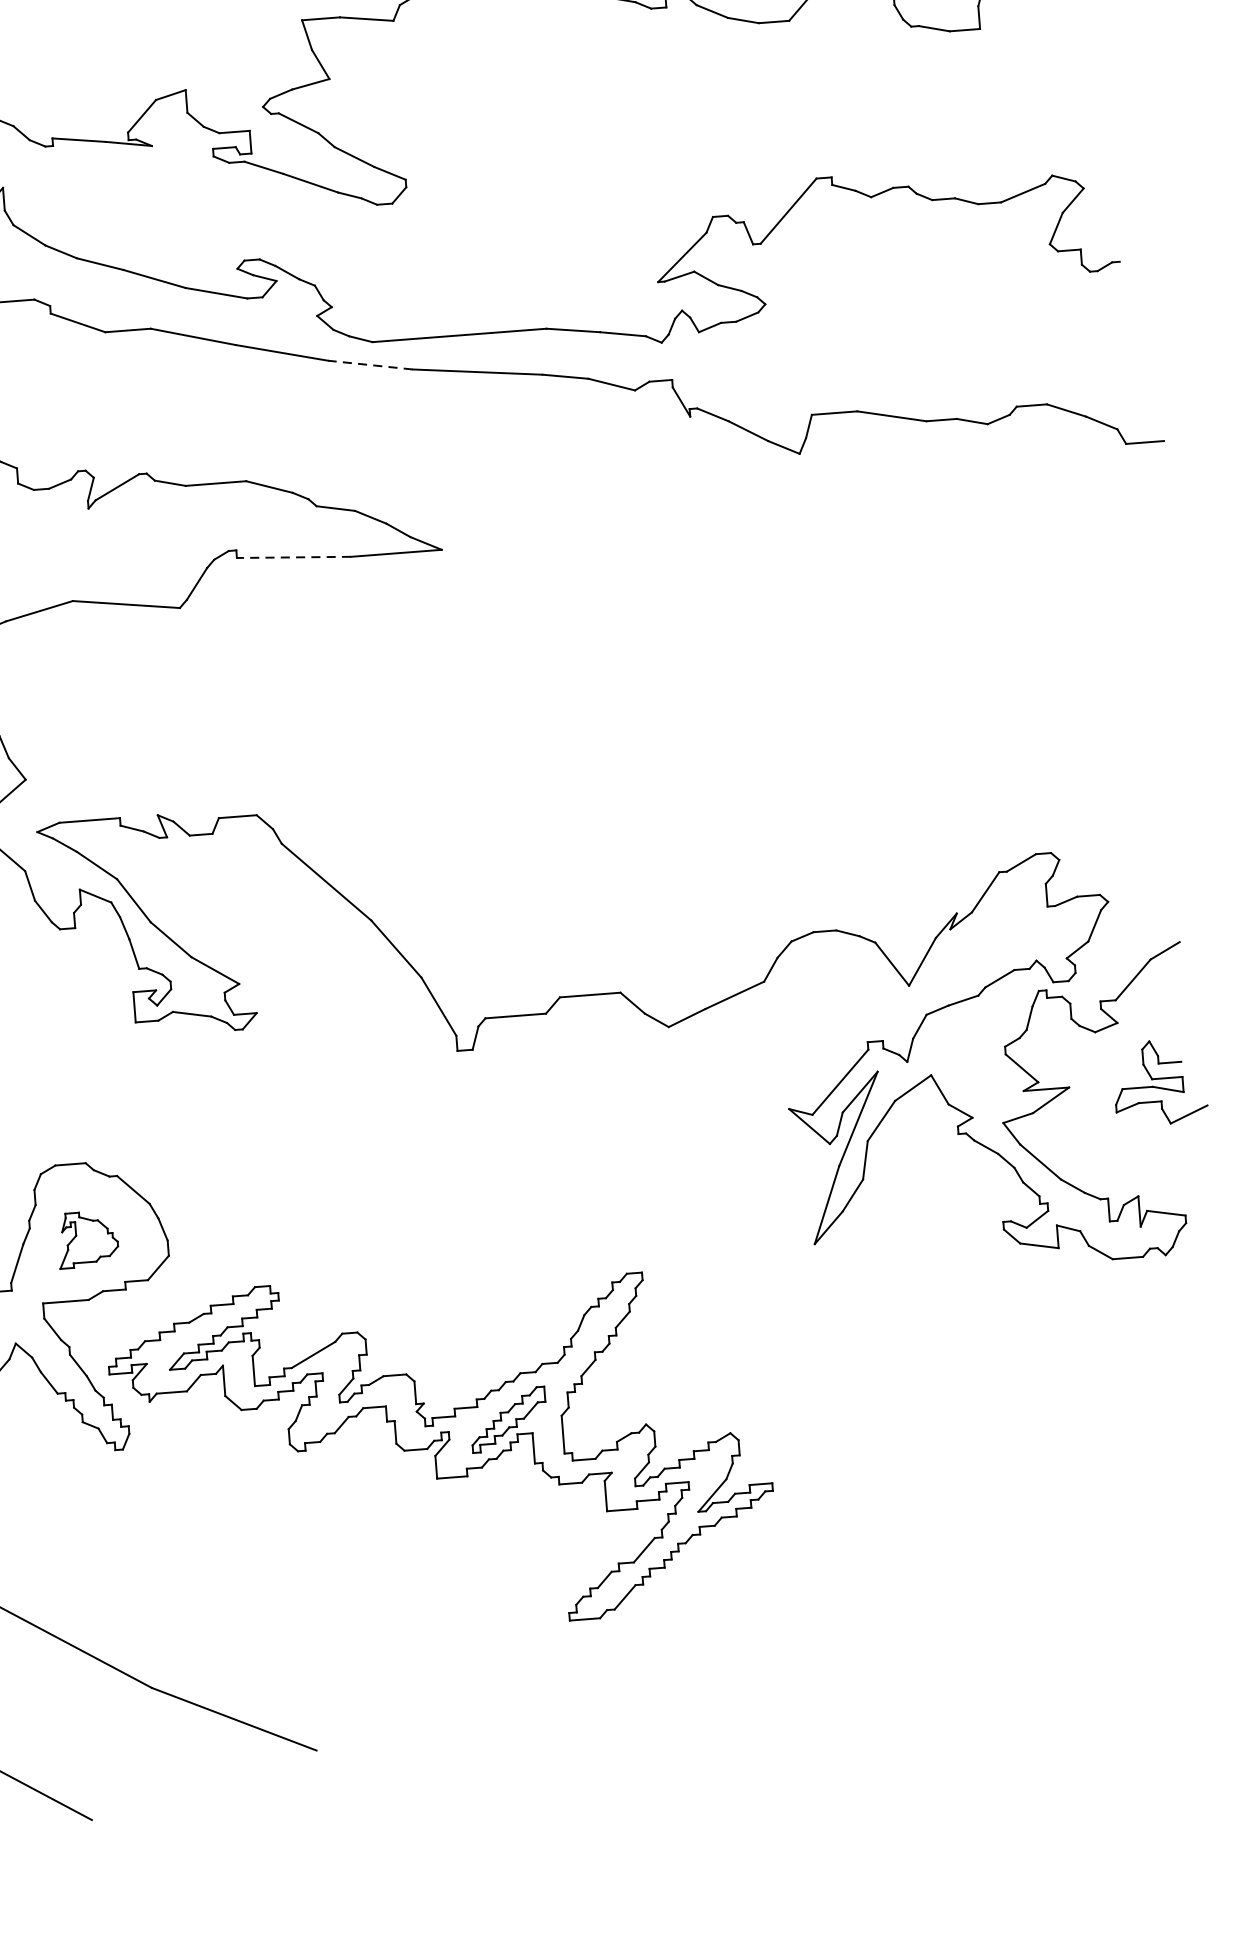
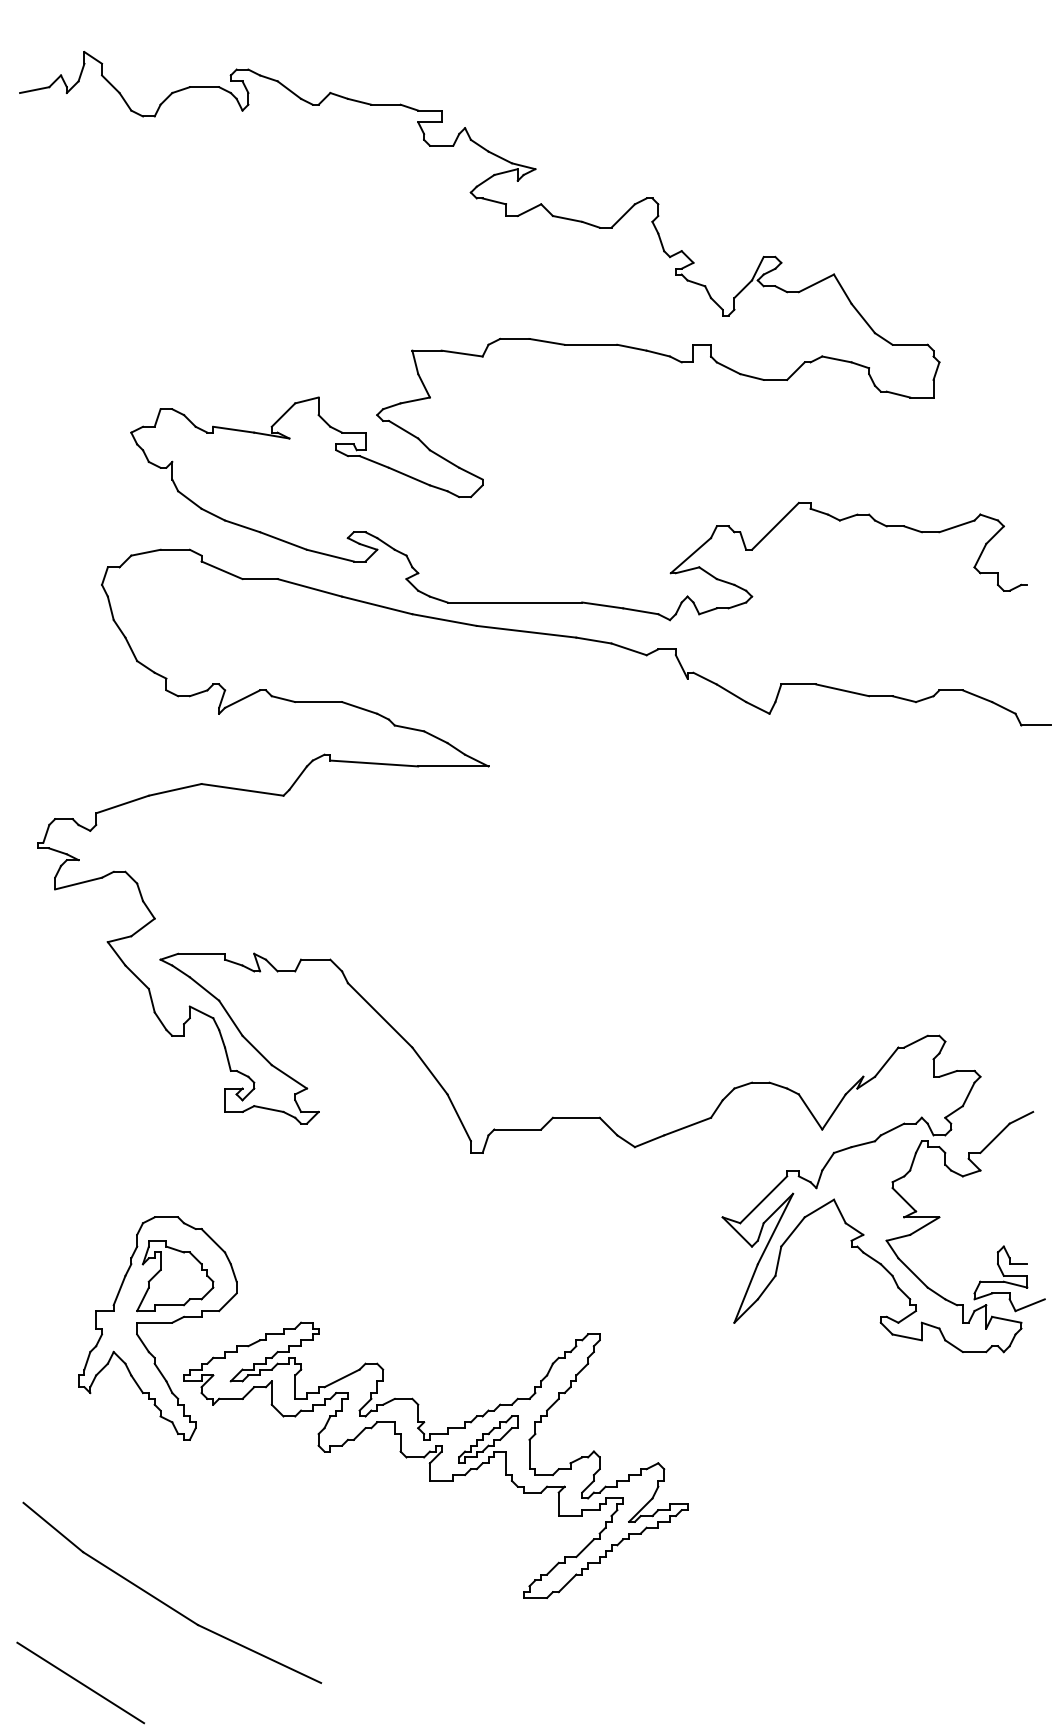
line: (370, 365) -> (444, 620), dashed -> solid
line: (292, 557) -> (373, 763), dashed -> solid
part: (1159, 1082) -> (1009, 1278), moved
part: (88, 1239) -> (175, 1276), size x1.67

